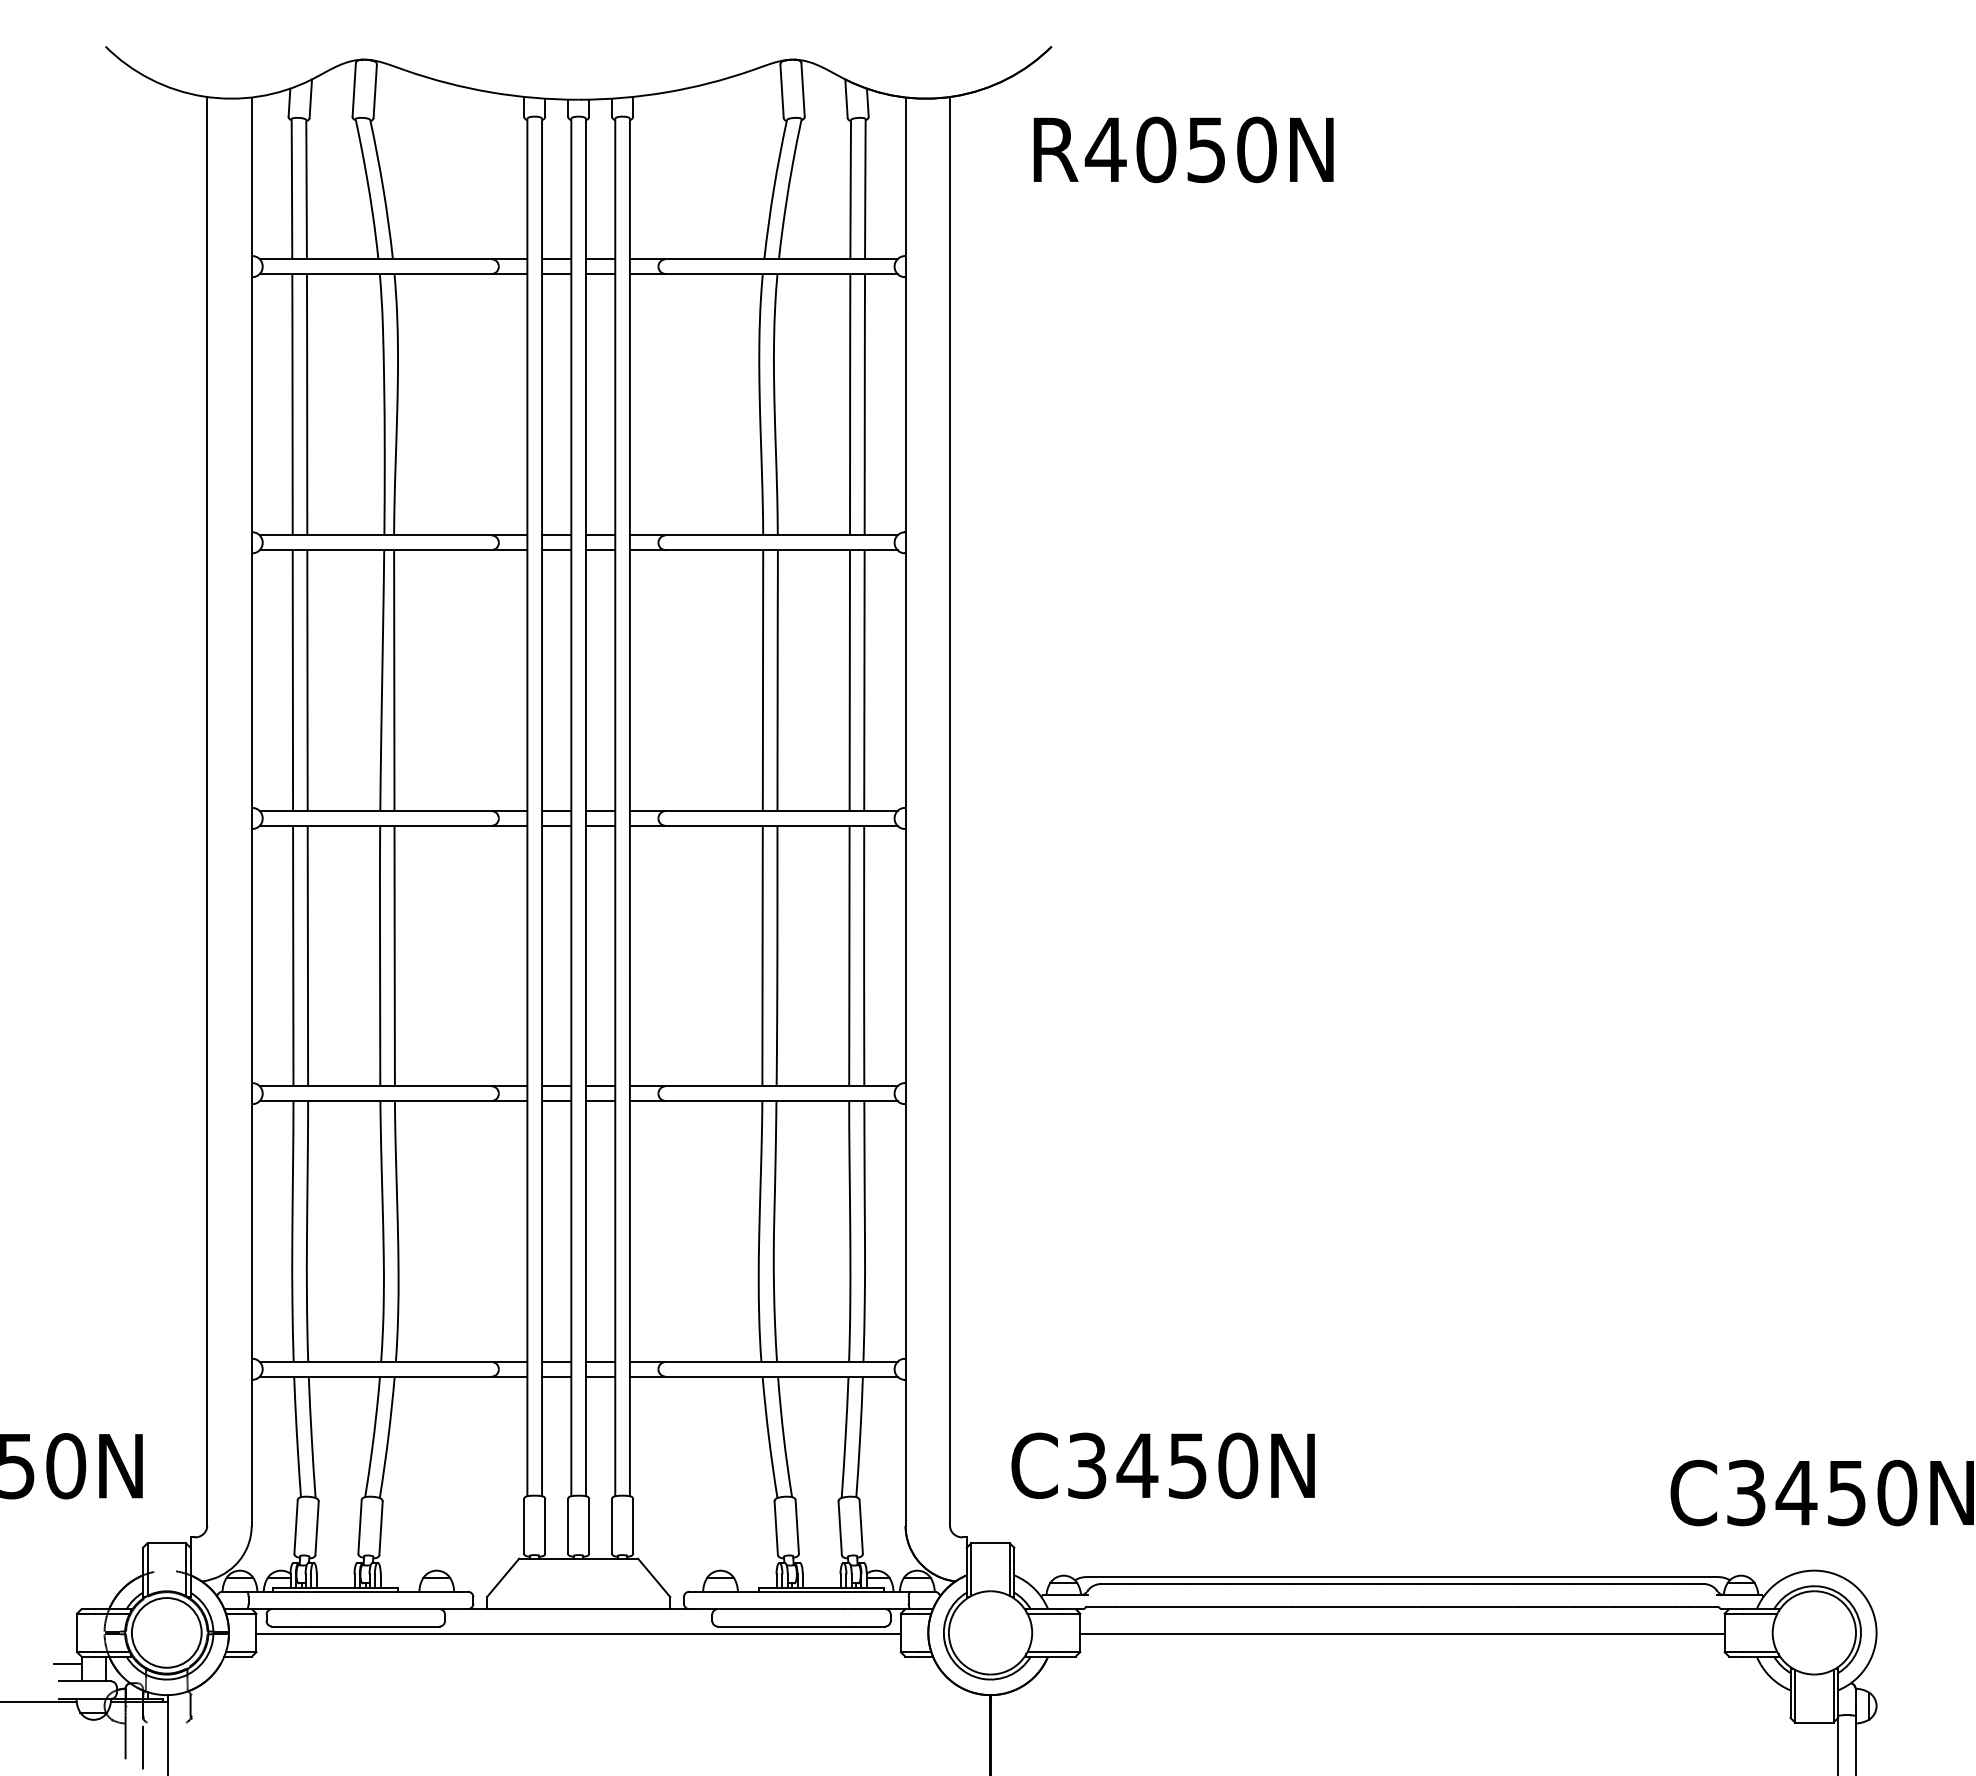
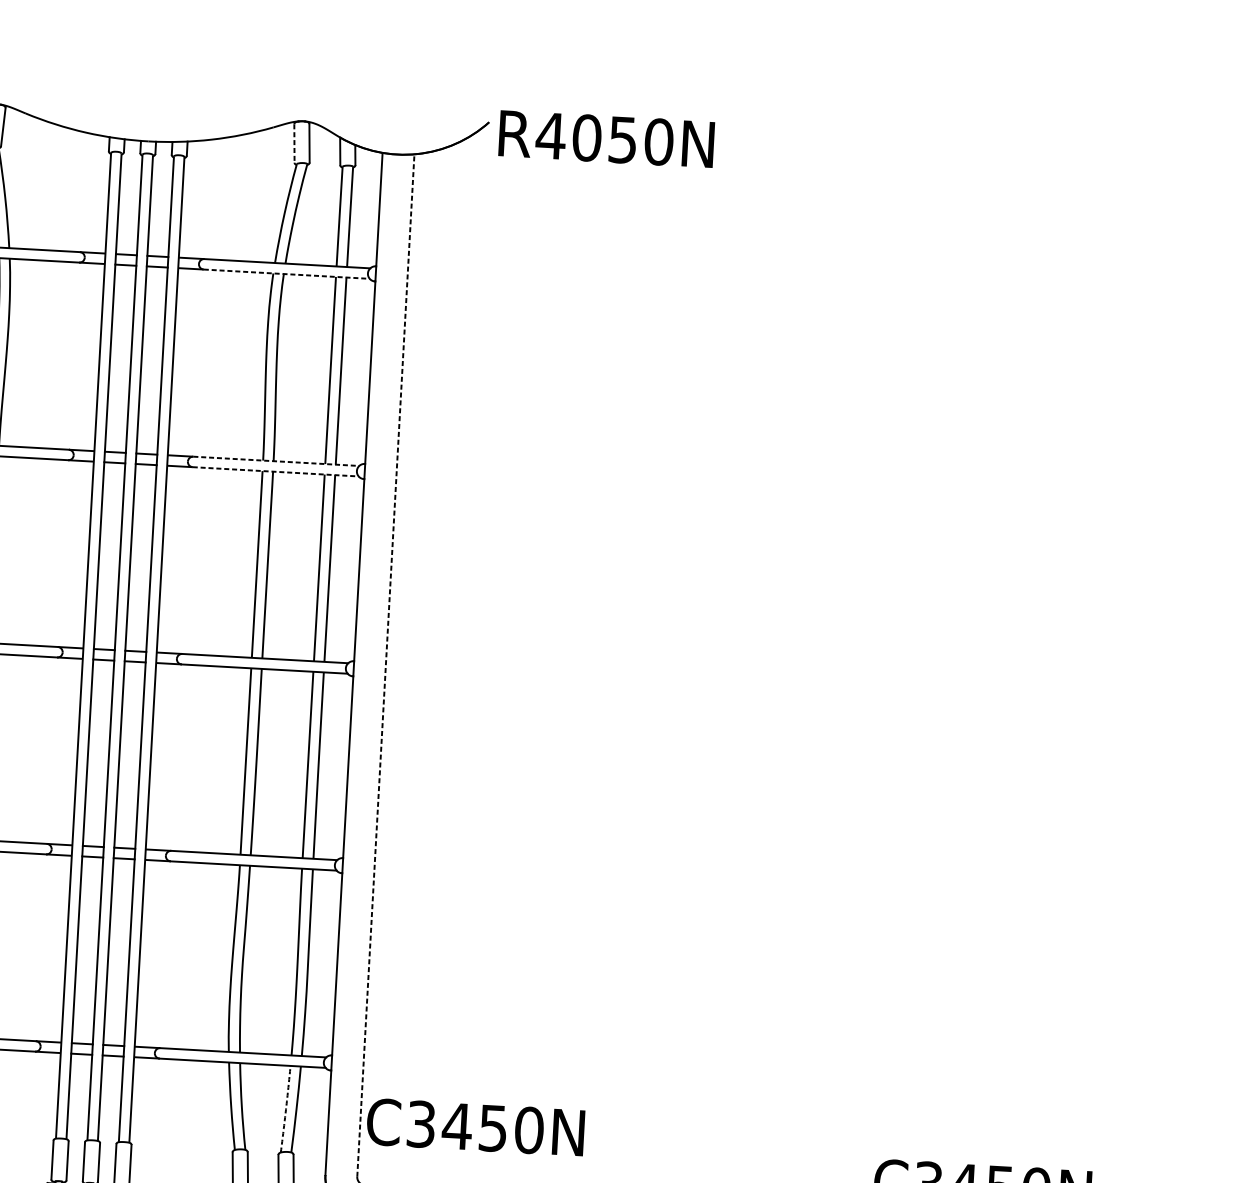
line: (782, 91) -> (294, 143), solid -> dashed
text: (1183, 149) -> (606, 138), moved
line: (781, 273) -> (286, 273), solid -> dashed
line: (781, 535) -> (276, 461), solid -> dashed
line: (781, 550) -> (275, 472), solid -> dashed
line: (950, 810) -> (386, 664), solid -> dashed
line: (845, 1437) -> (285, 1109), solid -> dashed
text: (1162, 1465) -> (475, 1127), moved

